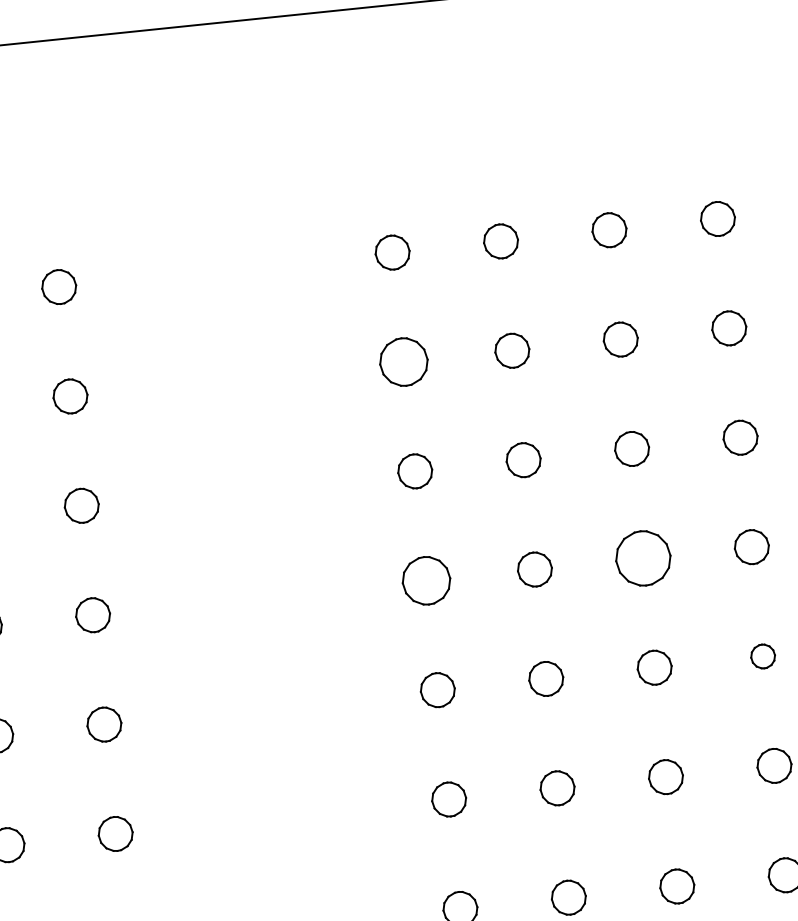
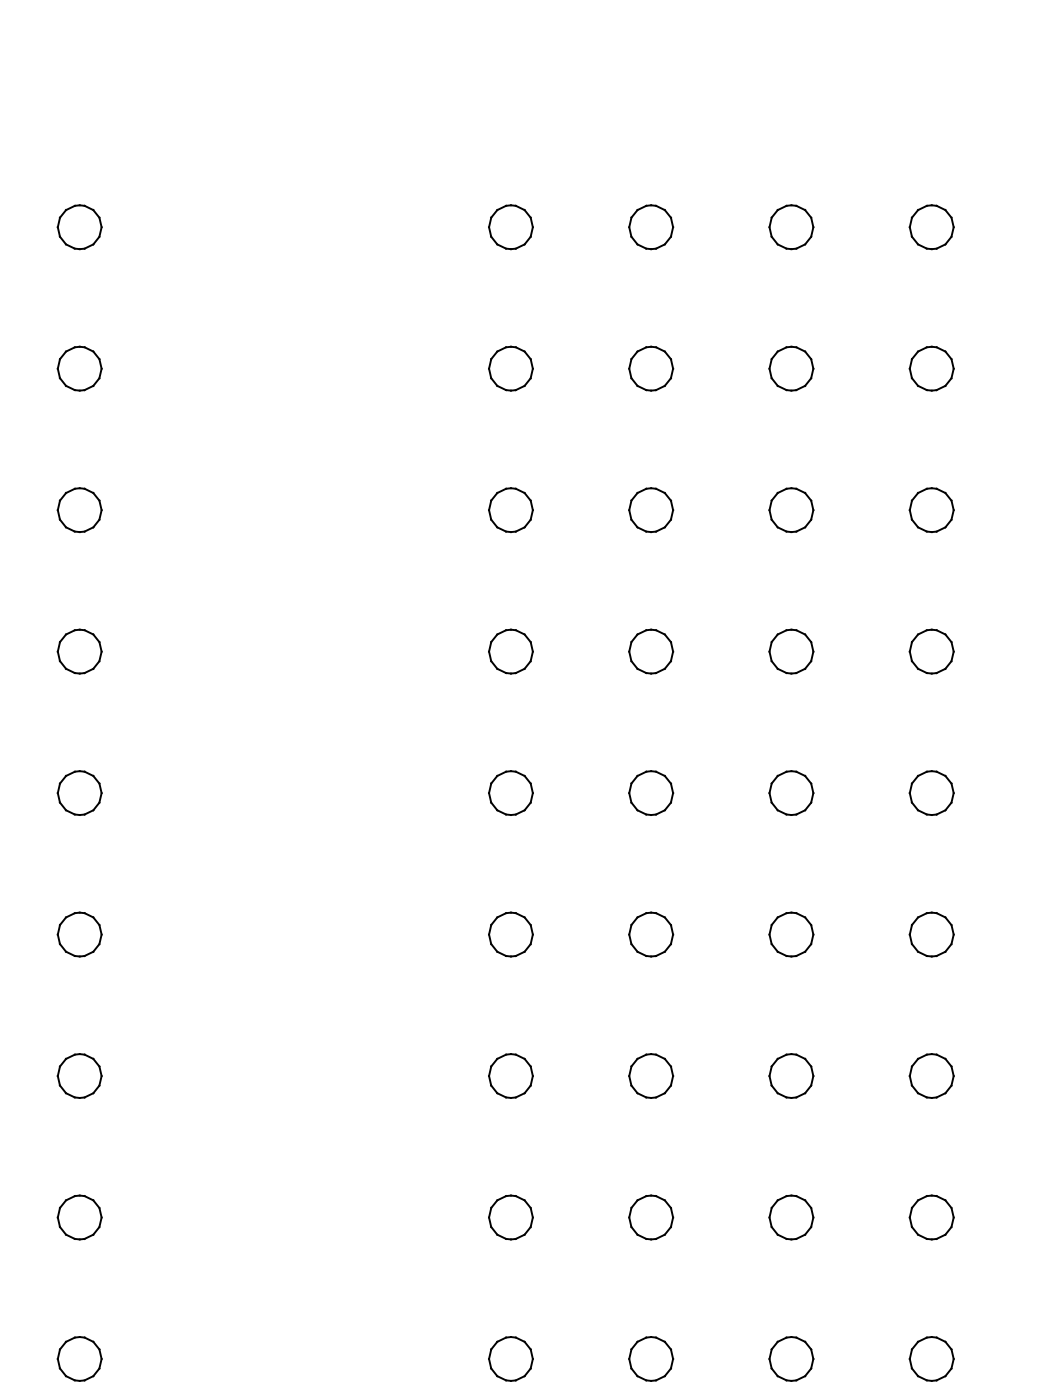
part: (403, 361) -> (510, 368), size x0.71
part: (643, 558) -> (791, 651), size x0.62
part: (426, 580) -> (510, 651), size x0.71
part: (762, 656) -> (931, 792), size x1.43

